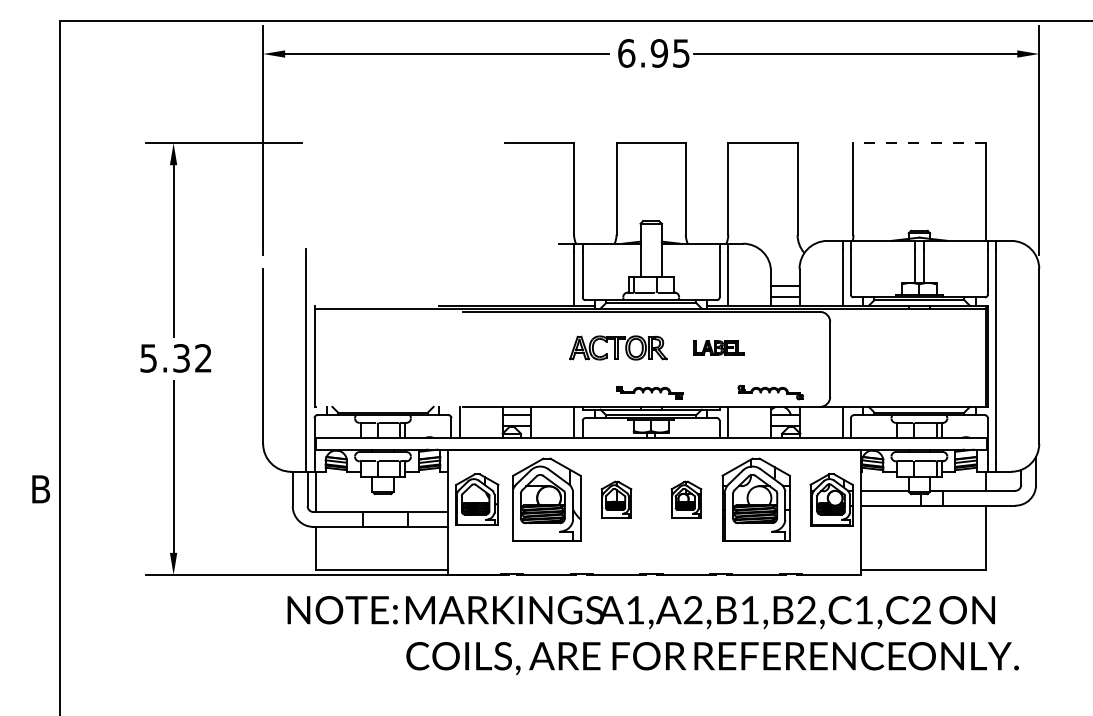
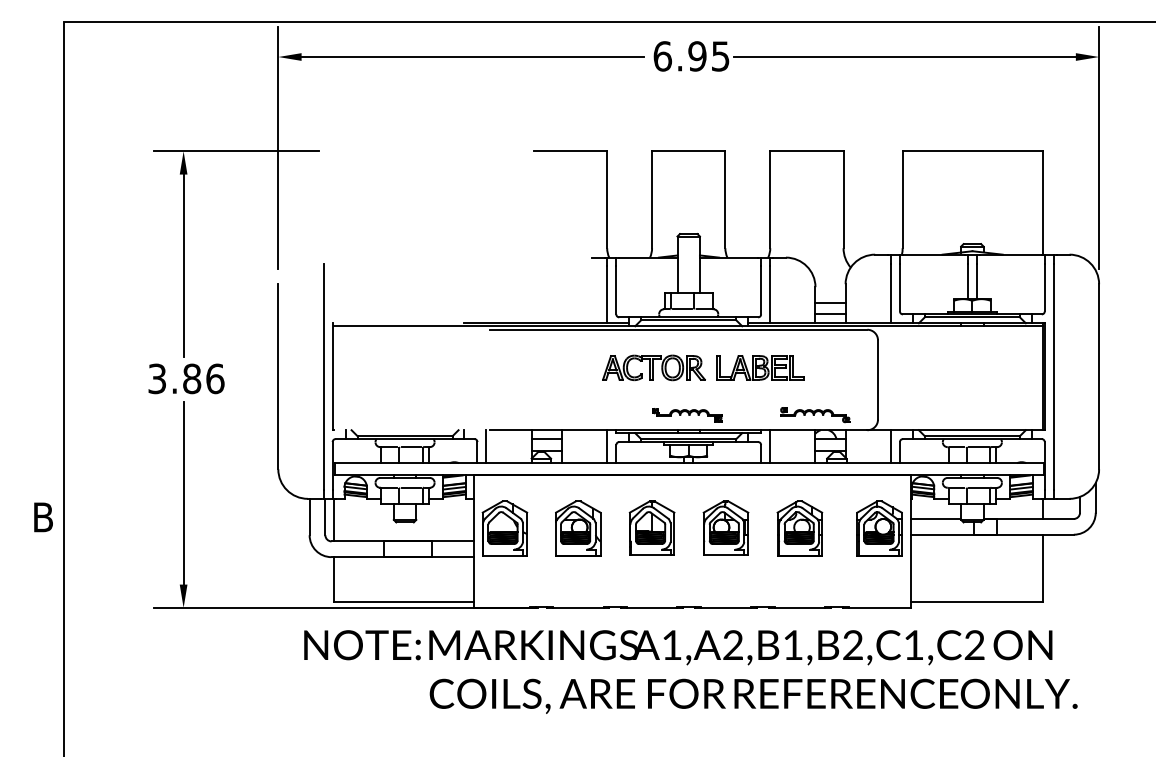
line: (919, 143) -> (972, 151), dashed -> solid
part: (718, 347) -> (759, 367), size x1.67
text: (176, 358) -> (186, 379), 5.32 -> 3.86
part: (546, 499) -> (578, 528), size x0.62
part: (616, 499) -> (652, 528), size x1.43
part: (686, 499) -> (726, 528), size x1.43
part: (756, 499) -> (800, 528), size x0.62

